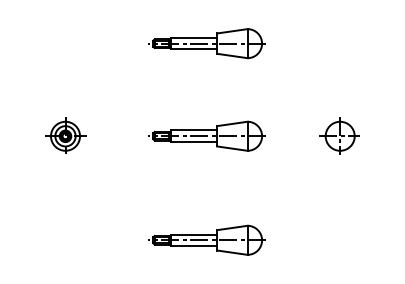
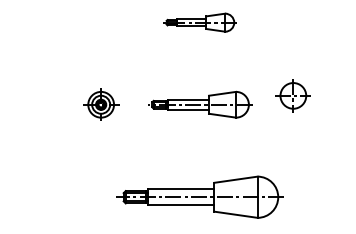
part: (206, 43) -> (199, 22), size x0.7
part: (65, 135) -> (101, 104), moved
part: (339, 135) -> (292, 95), moved
part: (206, 239) -> (199, 196), size x1.6

